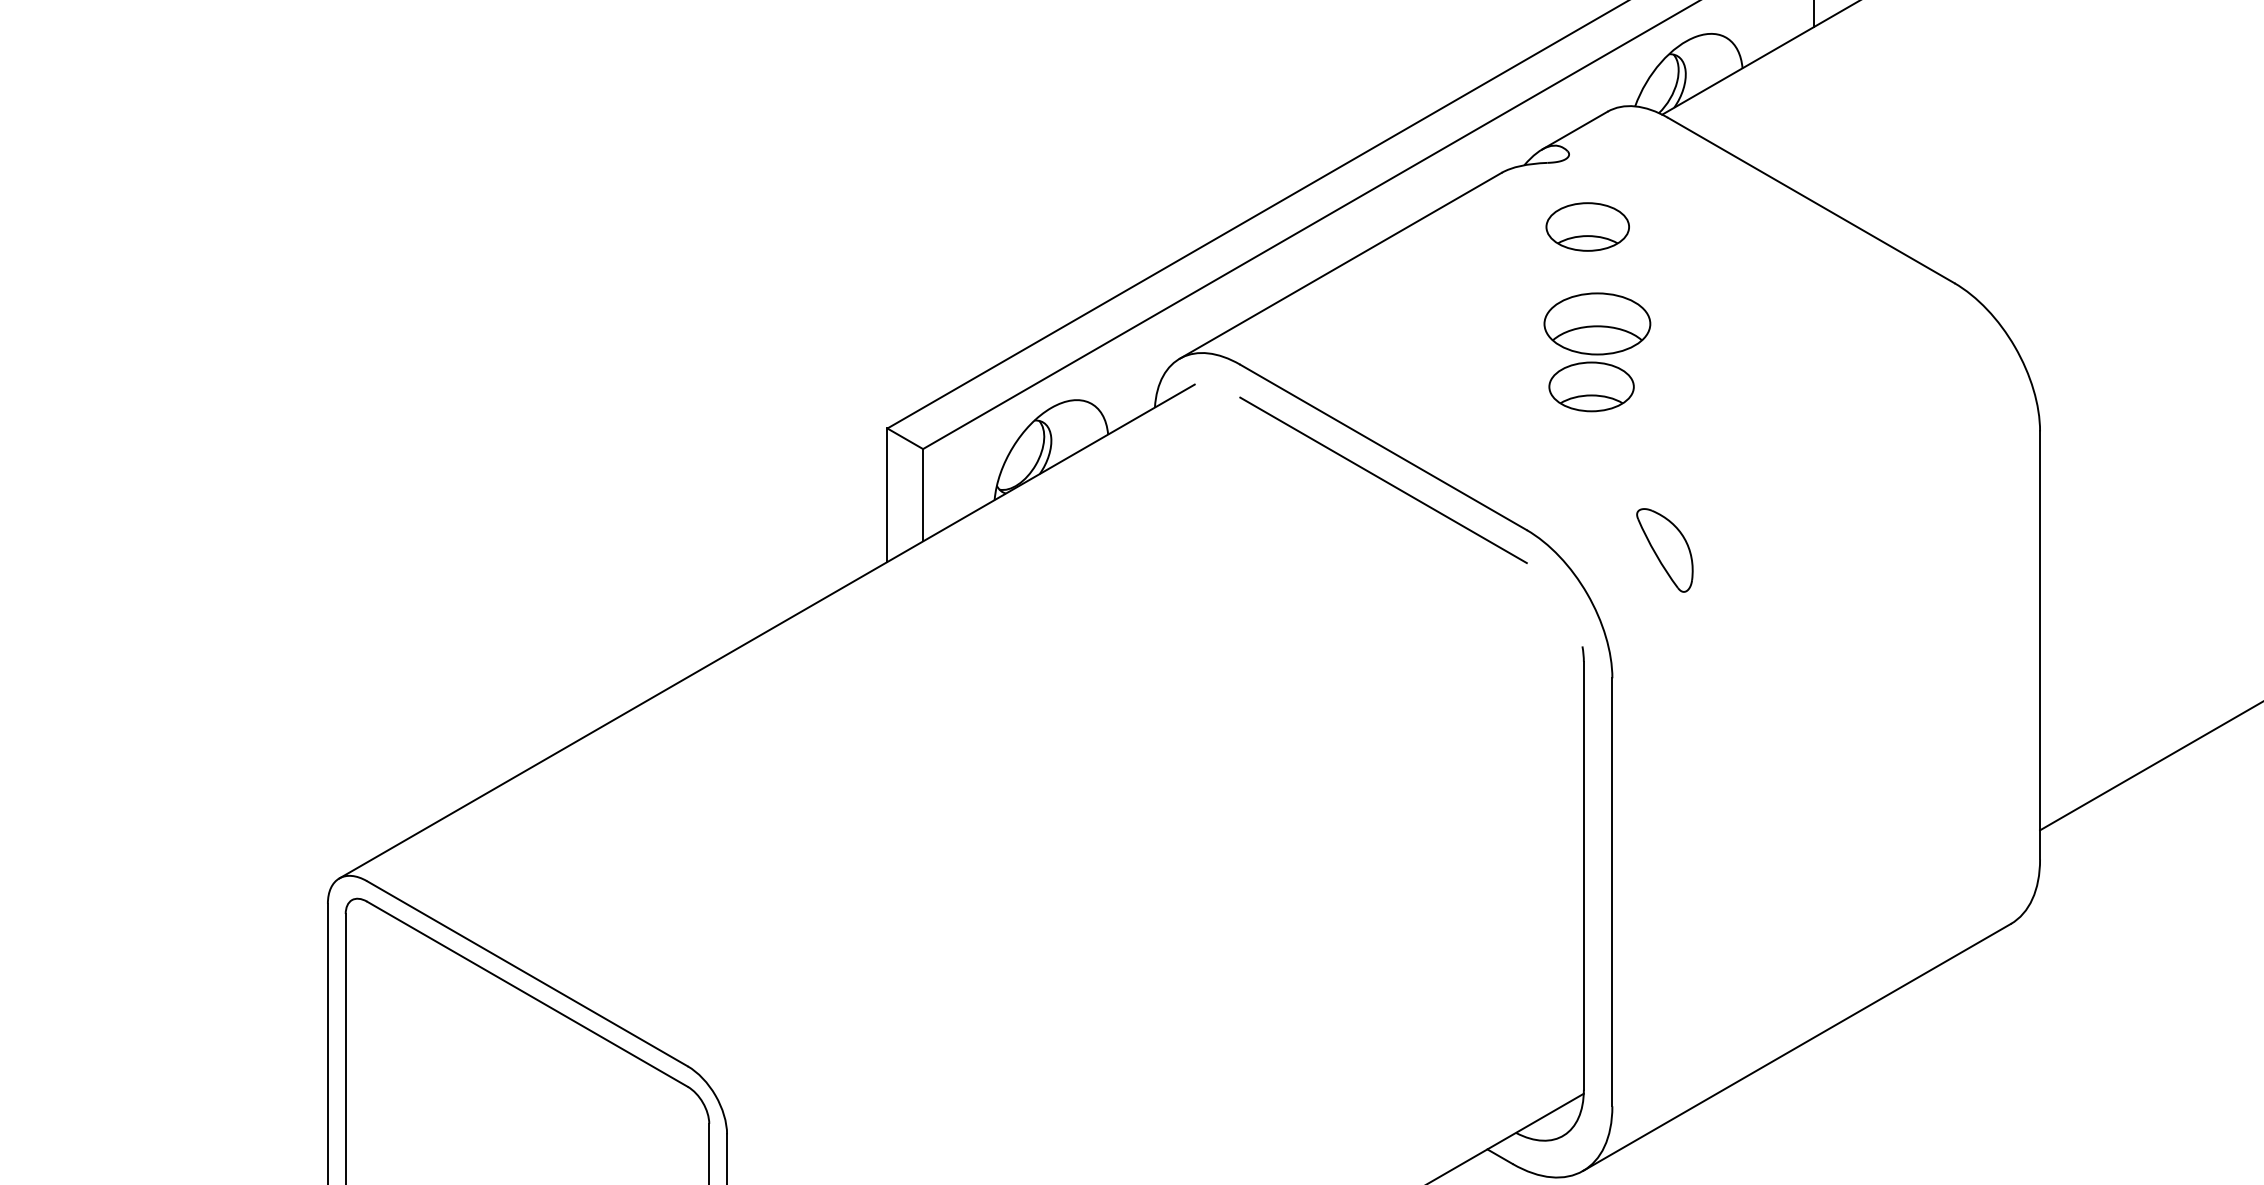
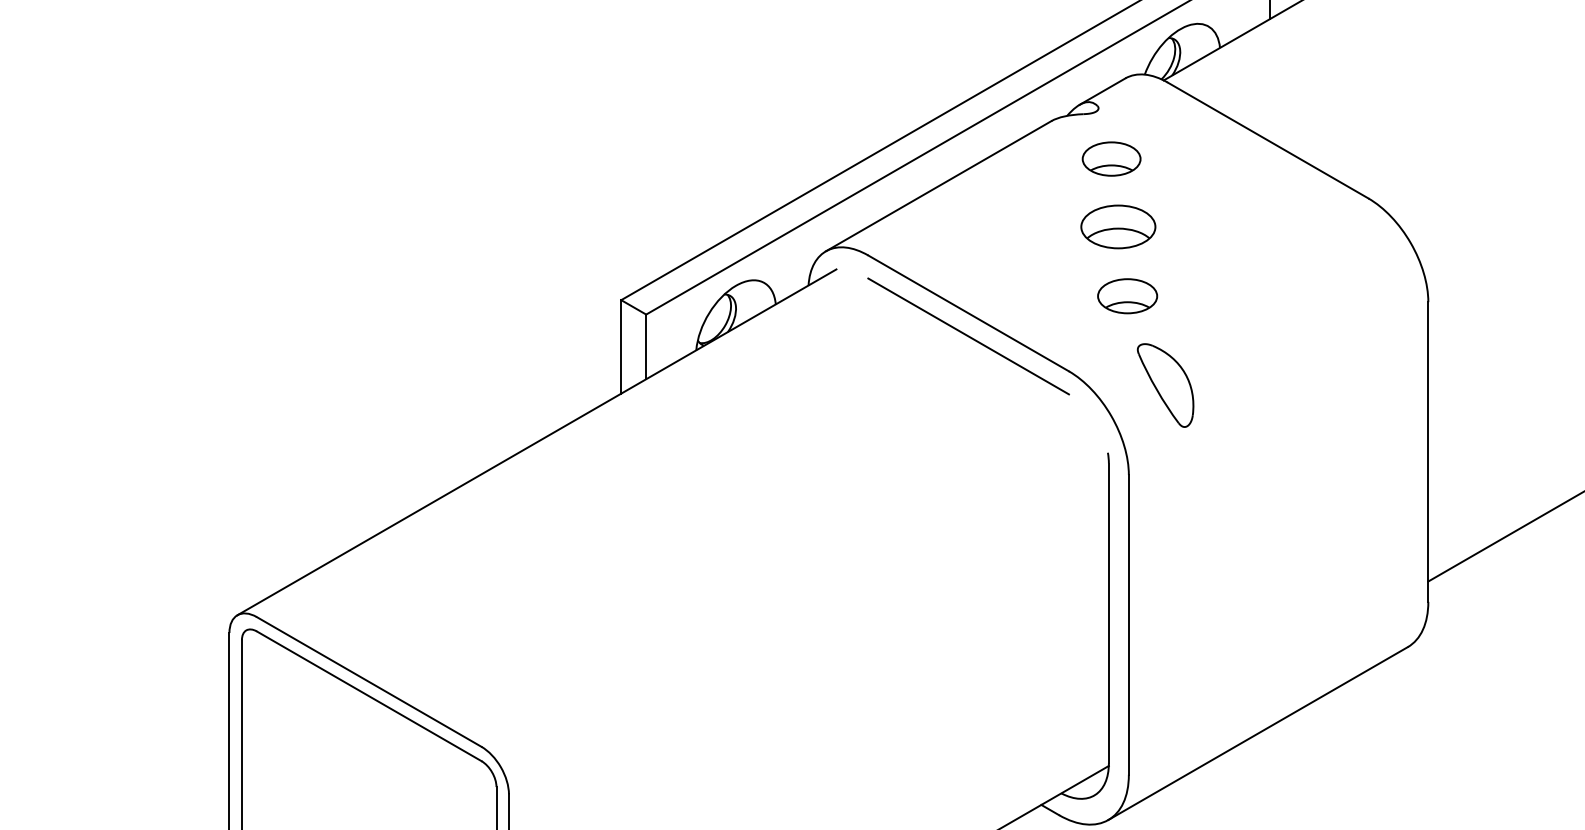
part: (1591, 386) -> (1127, 295), moved
part: (1664, 550) -> (1165, 385), size x1.43

